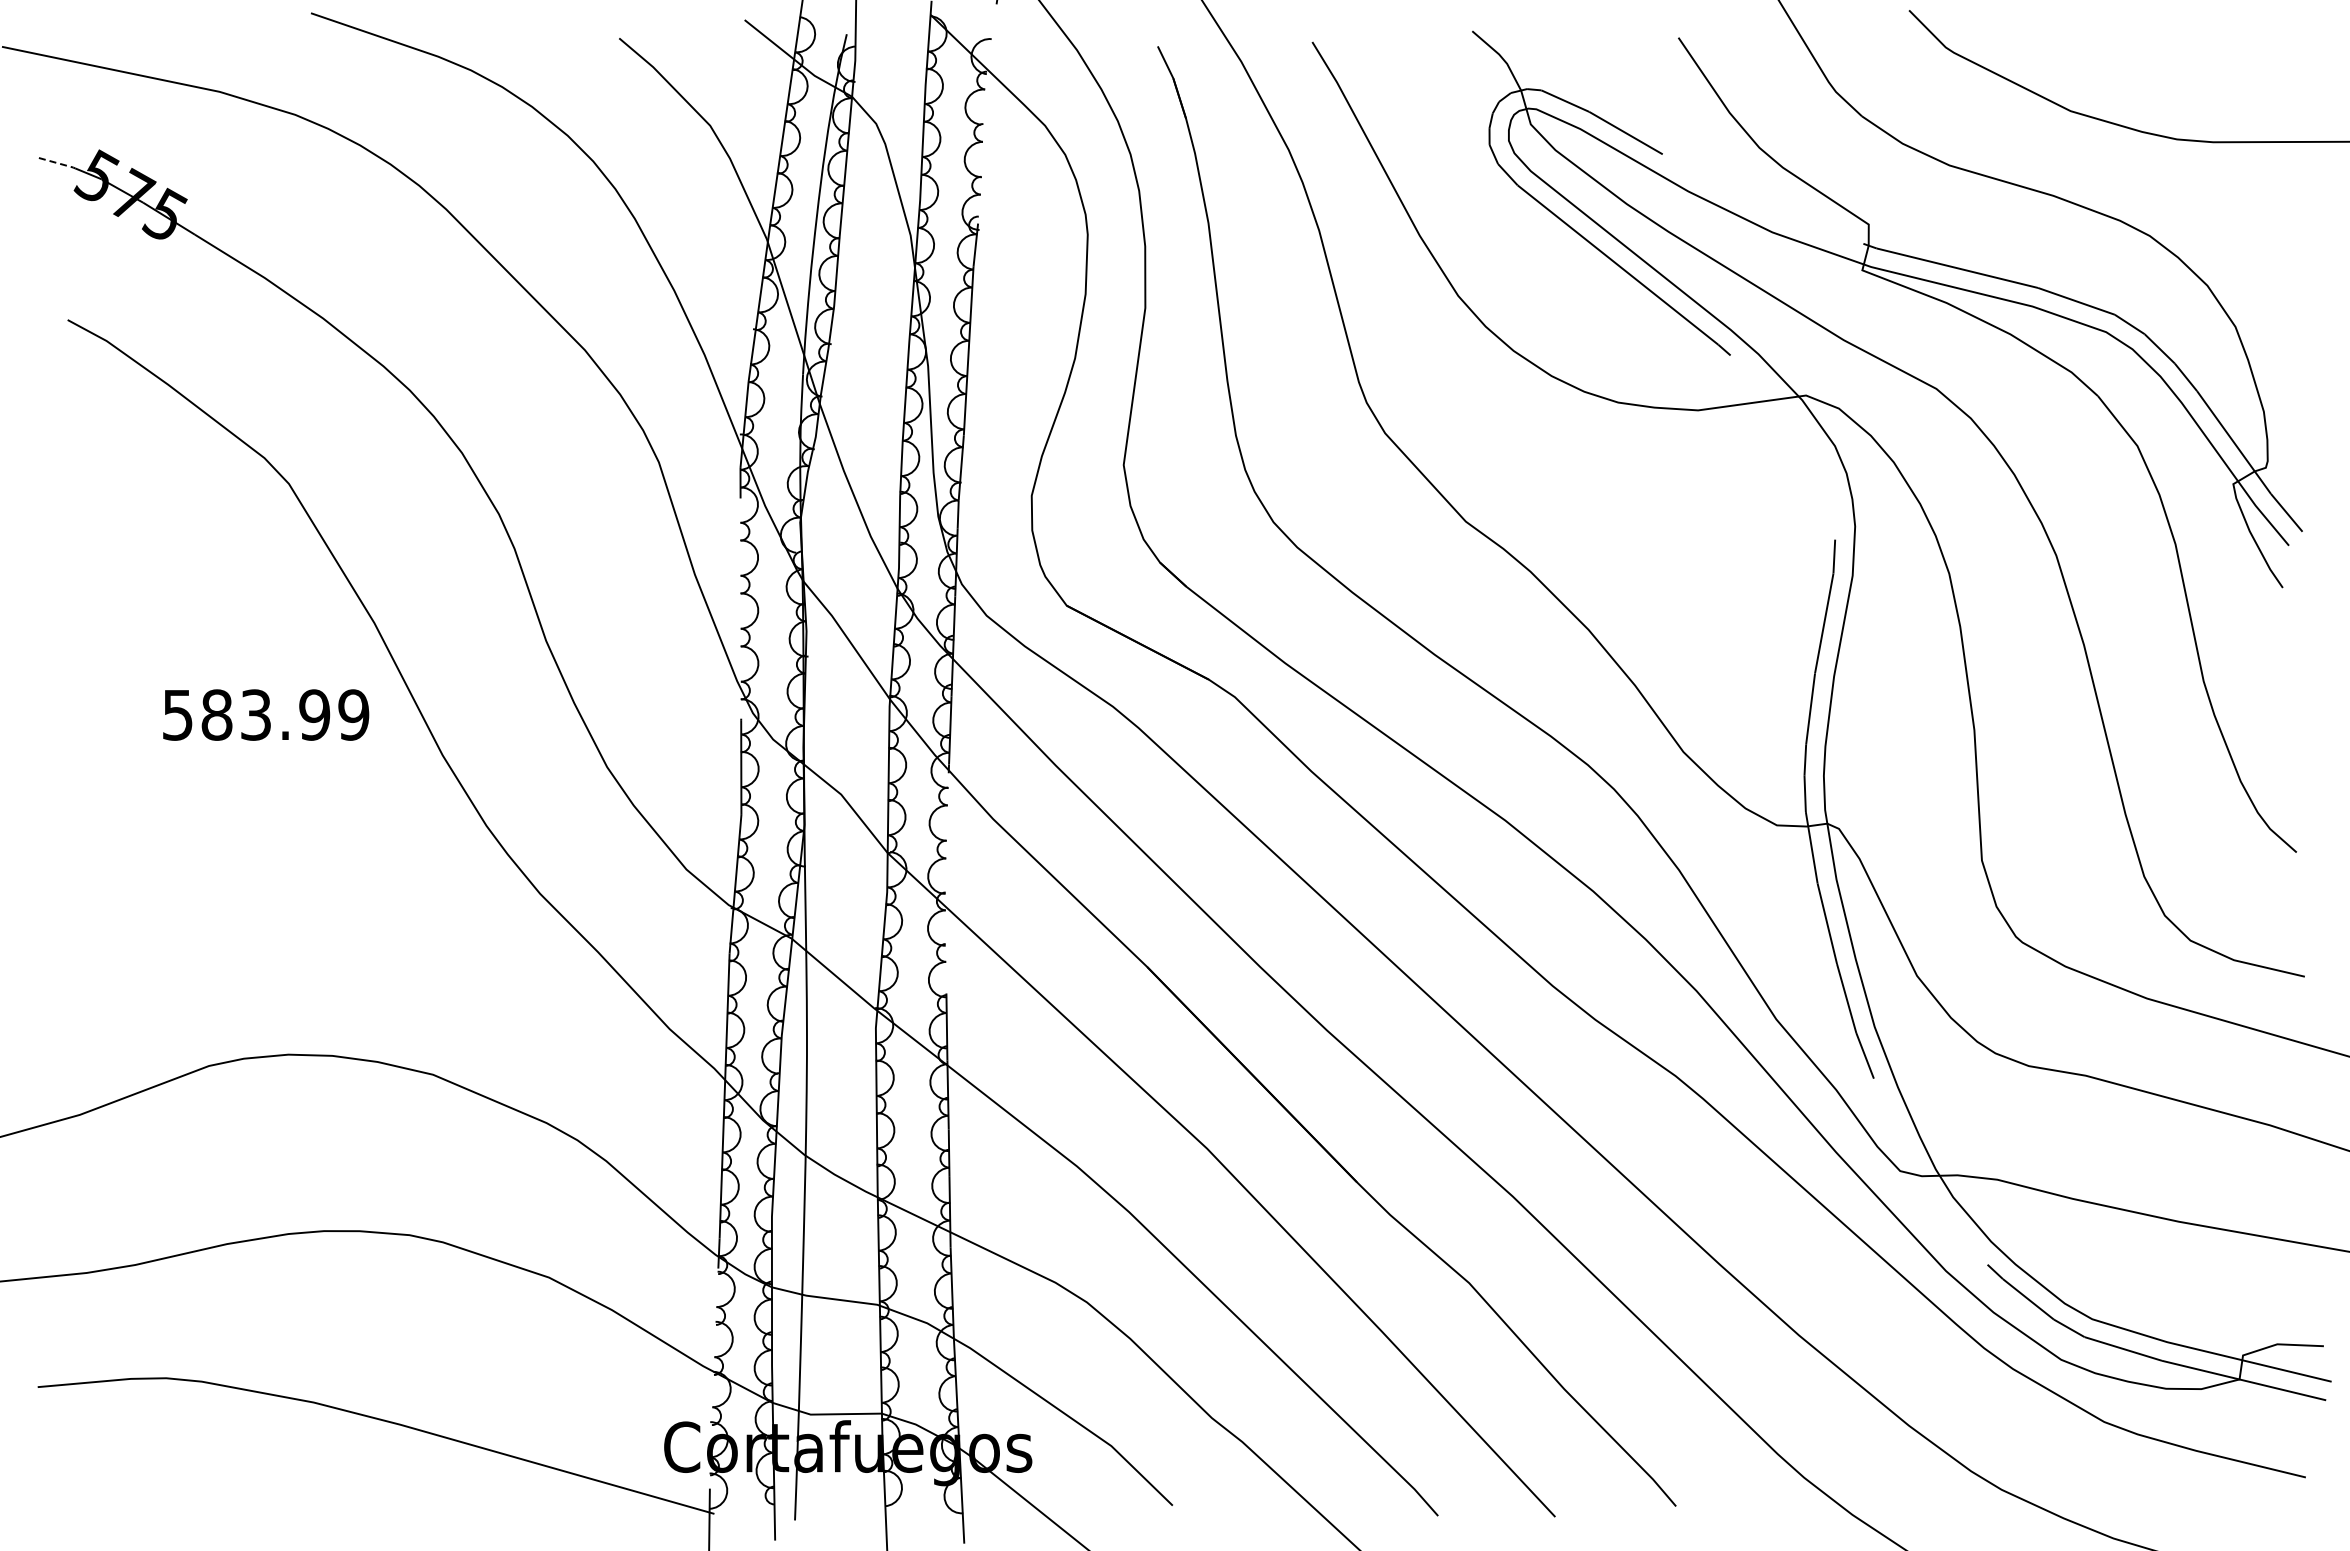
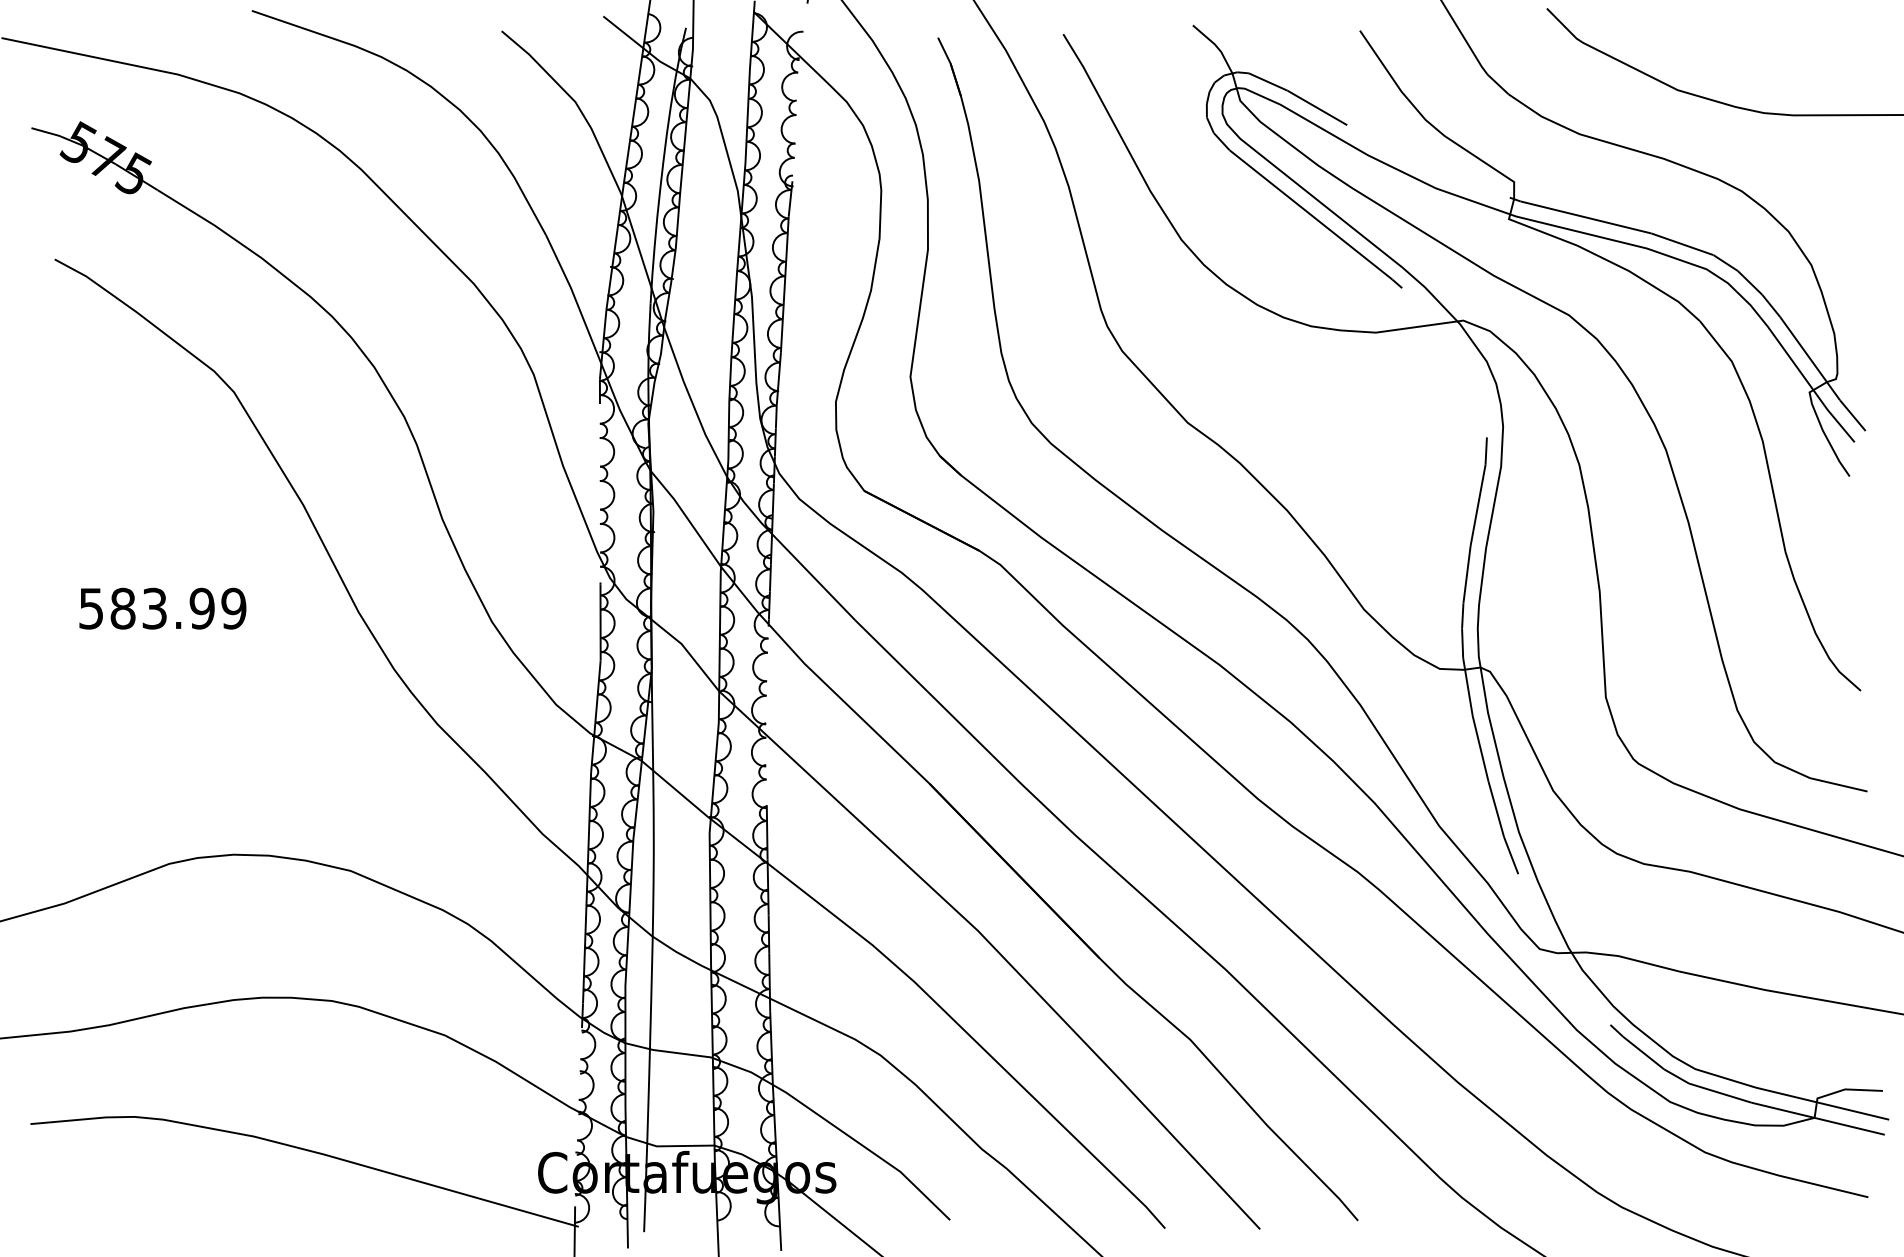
line: (58, 163) -> (47, 132), dashed -> solid
text: (266, 714) -> (163, 608), moved

